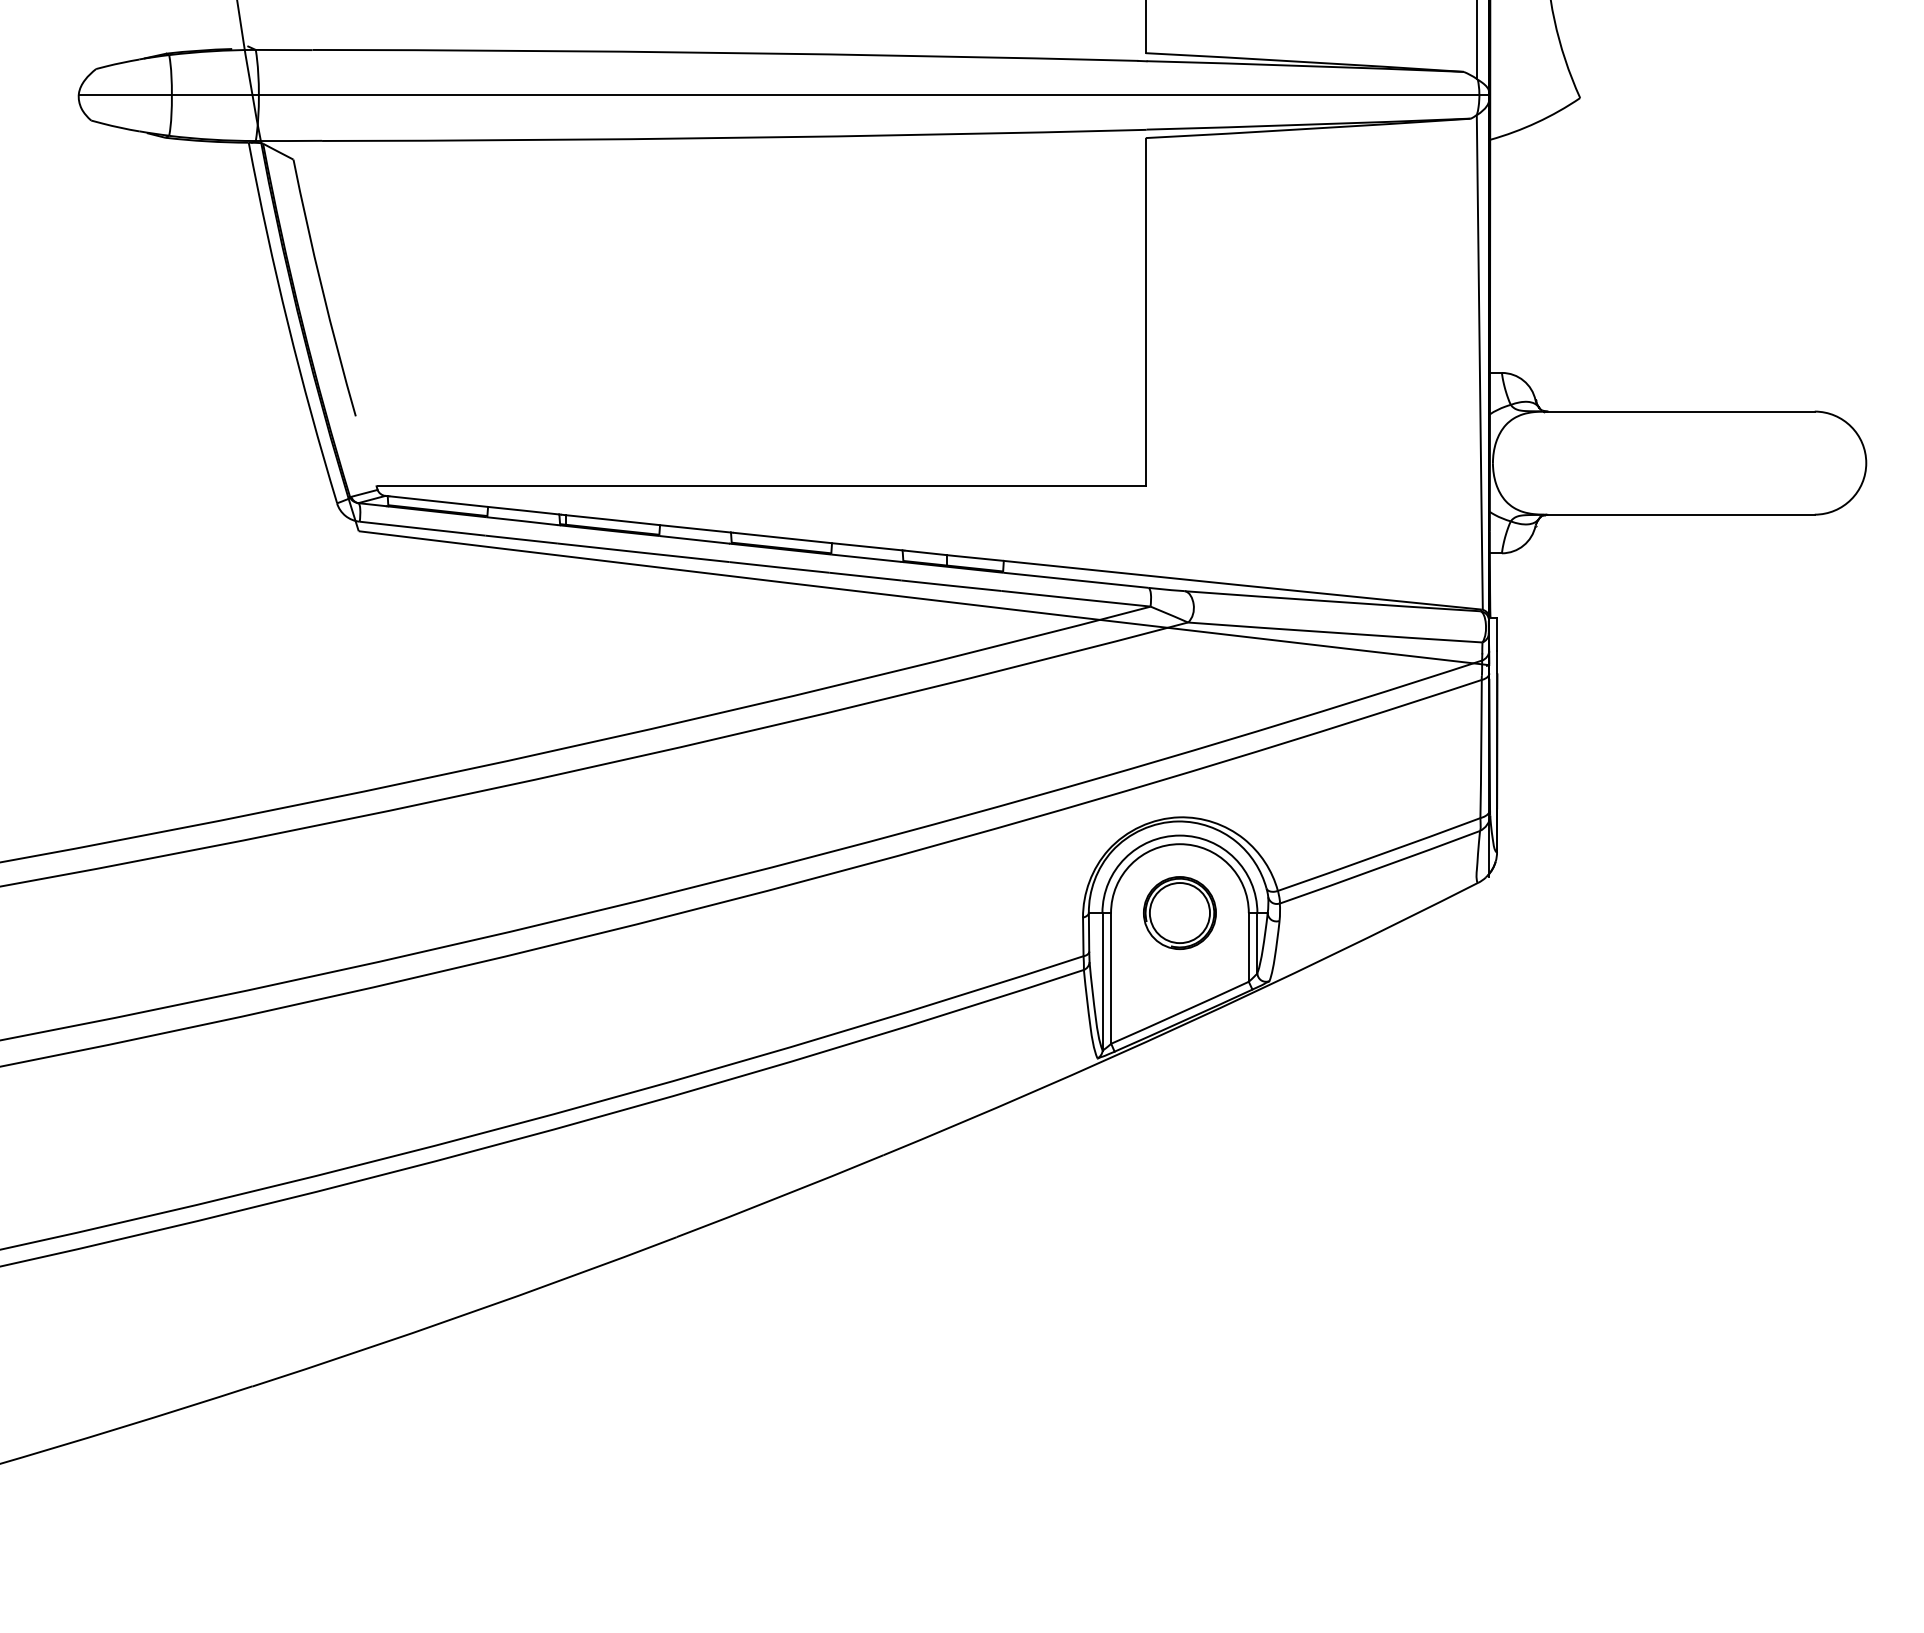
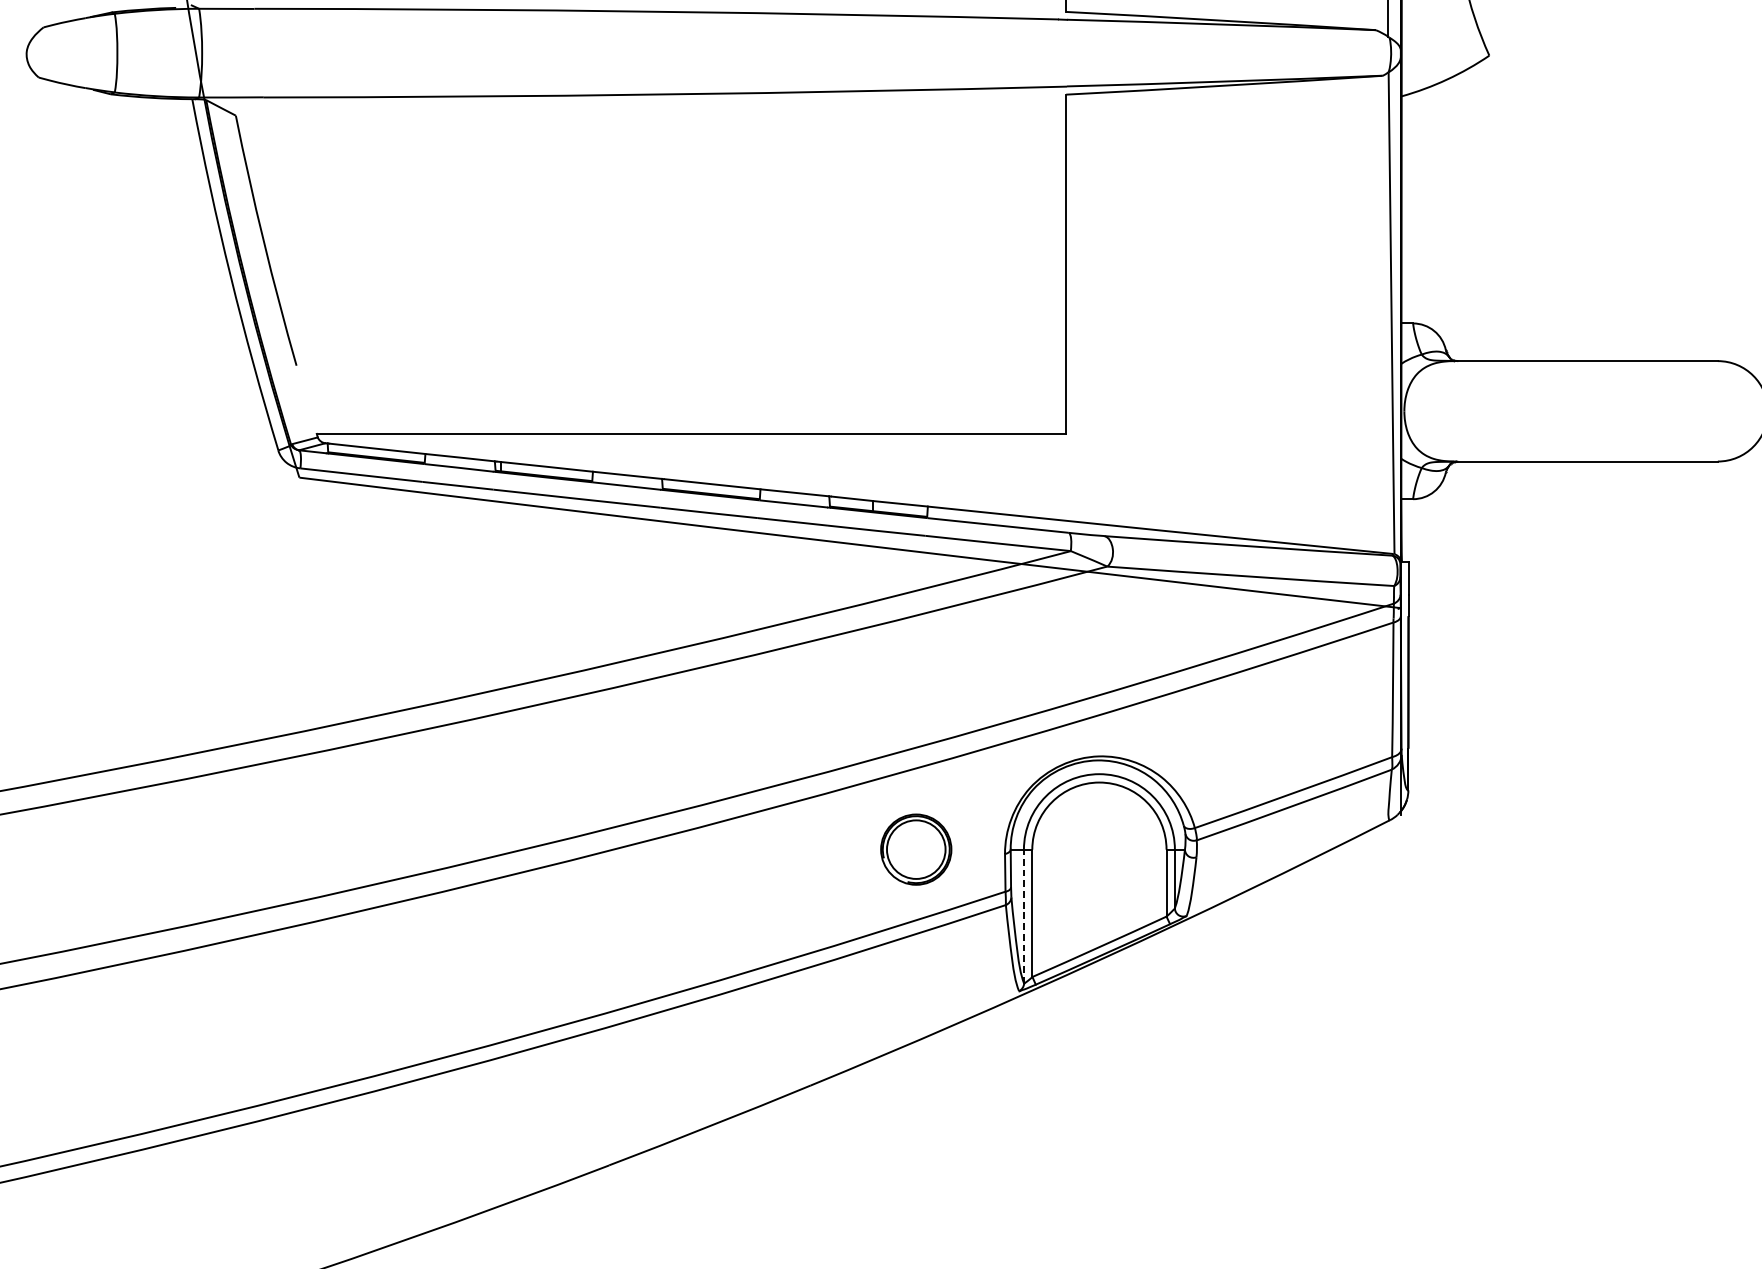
line: (783, 95) -> (713, 53), removed
part: (1179, 912) -> (915, 849), moved
line: (1102, 981) -> (1023, 916), solid -> dashed

